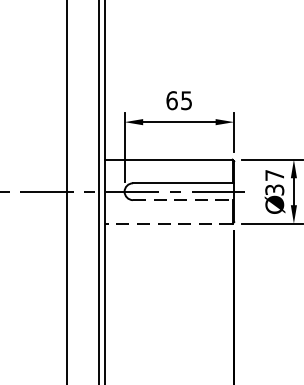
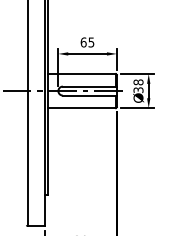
text: (274, 175) -> (138, 82), 37 -> 38
line: (182, 199) -> (89, 95), dashed -> solid
line: (167, 224) -> (81, 108), dashed -> solid

